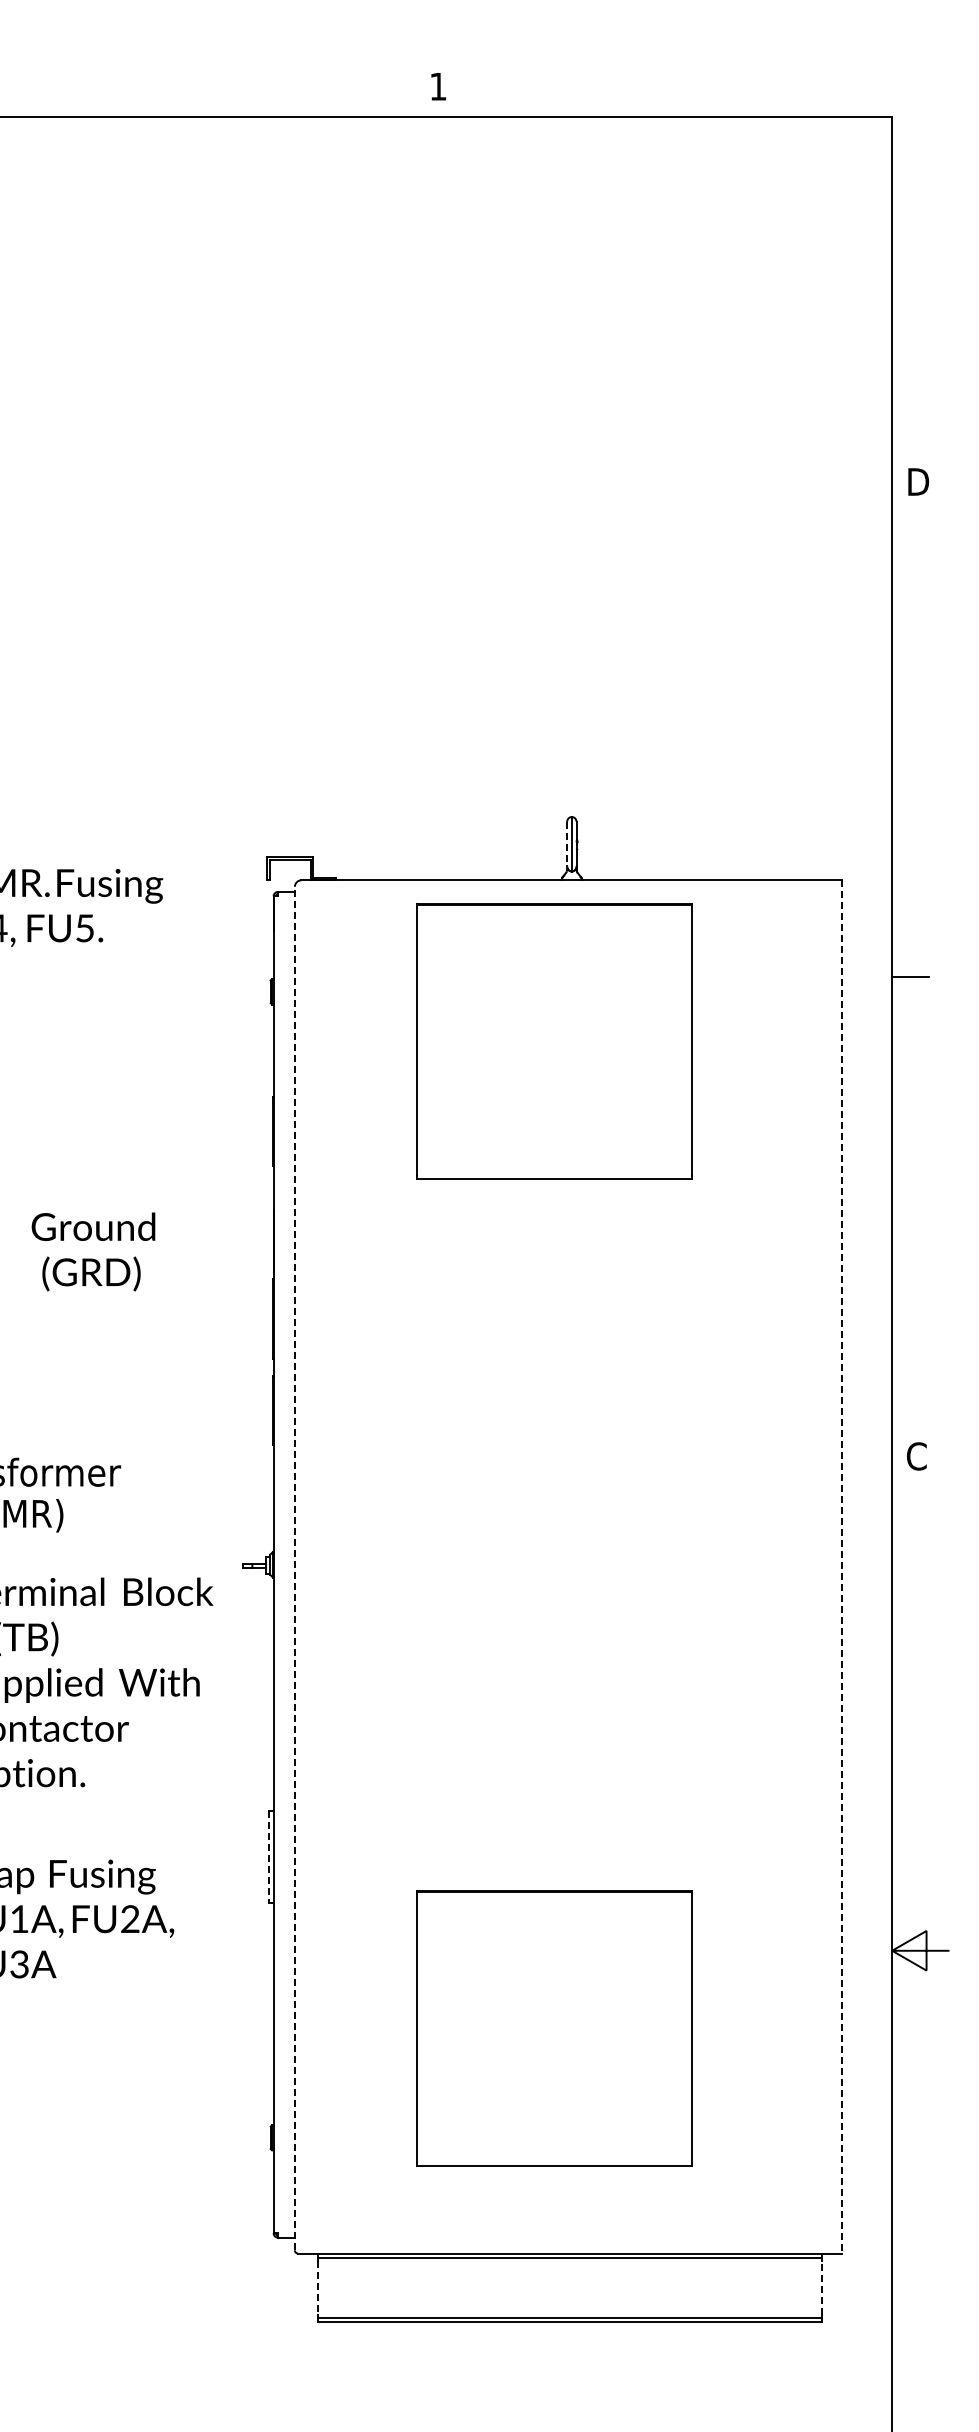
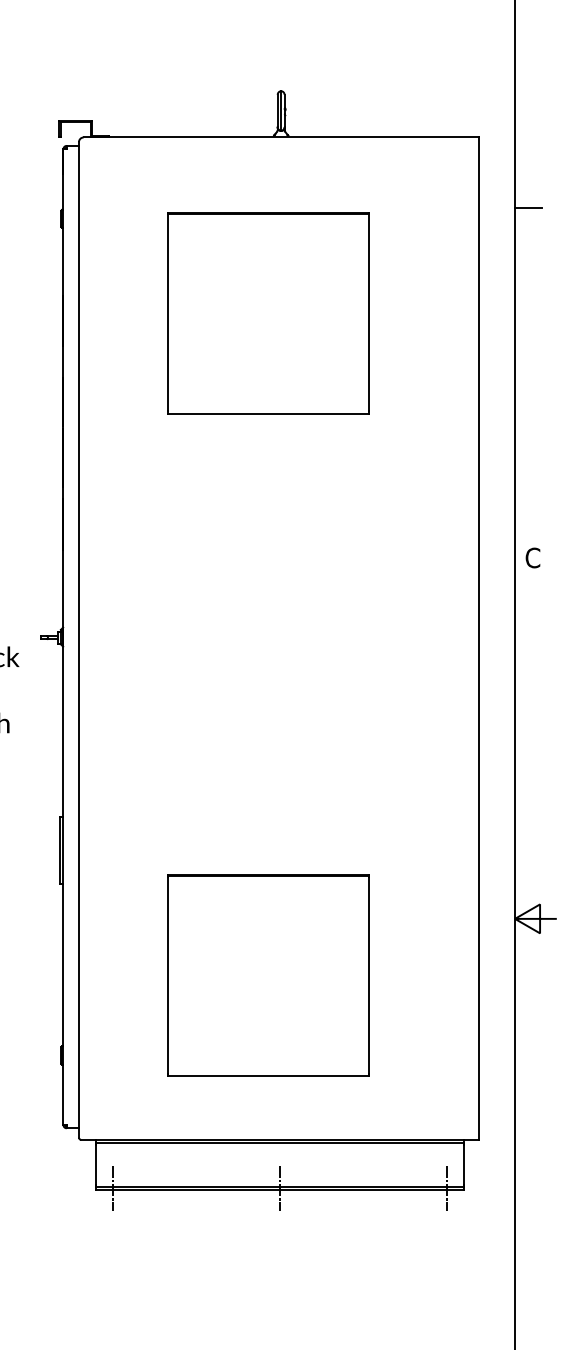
line: (567, 843) -> (277, 110), dashed -> solid
part: (554, 1041) -> (268, 313), moved
line: (842, 1566) -> (478, 638), dashed -> solid
line: (294, 1568) -> (78, 639), dashed -> solid
line: (268, 1856) -> (59, 850), dashed -> solid
line: (822, 2287) -> (464, 1164), dashed -> solid
line: (318, 2288) -> (96, 1165), dashed -> solid
line: (341, 2319) -> (113, 1188), added
line: (570, 2319) -> (280, 1188), added
line: (799, 2319) -> (447, 1188), added

